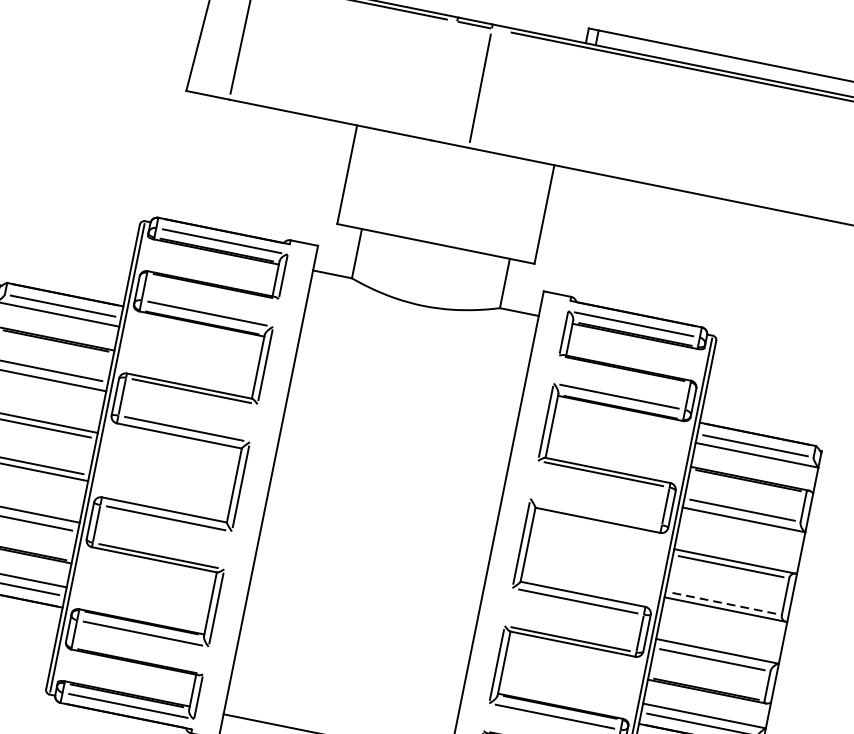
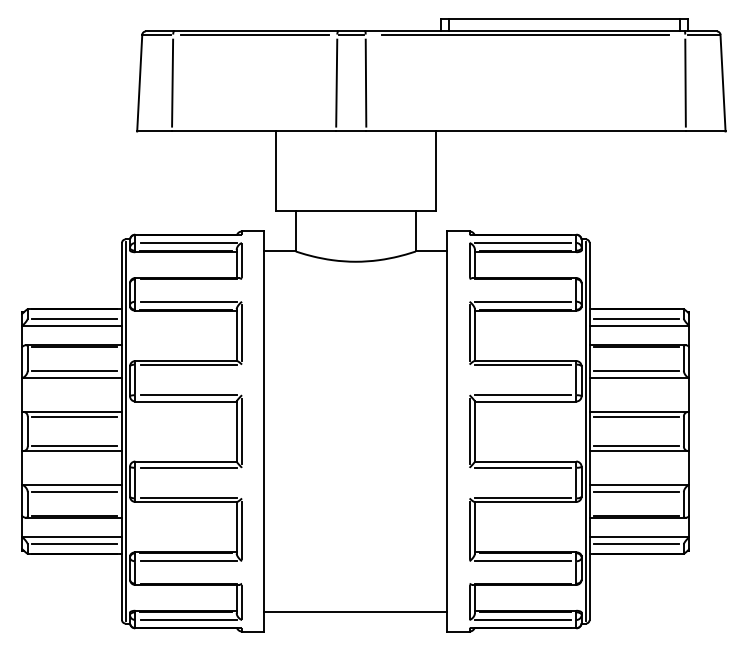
line: (444, 80) -> (336, 82), added
line: (595, 512) -> (522, 395), added
line: (723, 603) -> (636, 446), dashed -> solid

